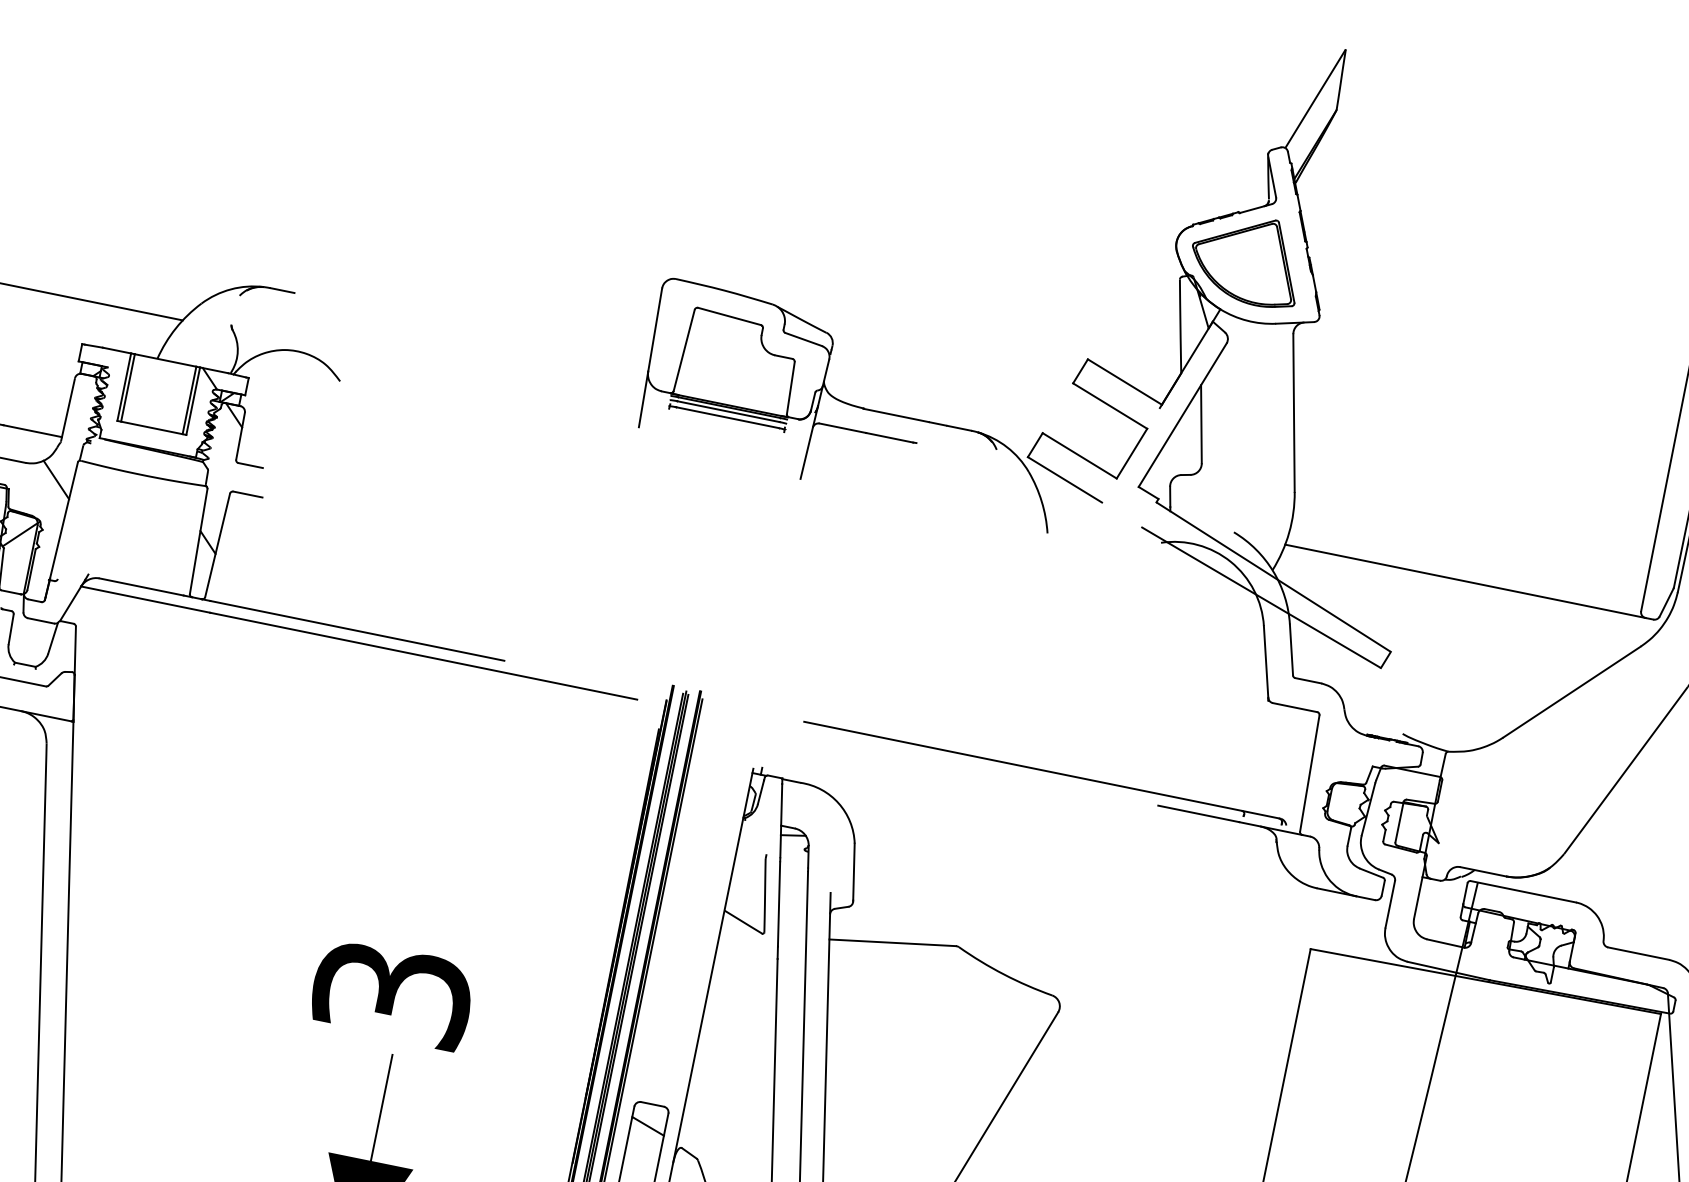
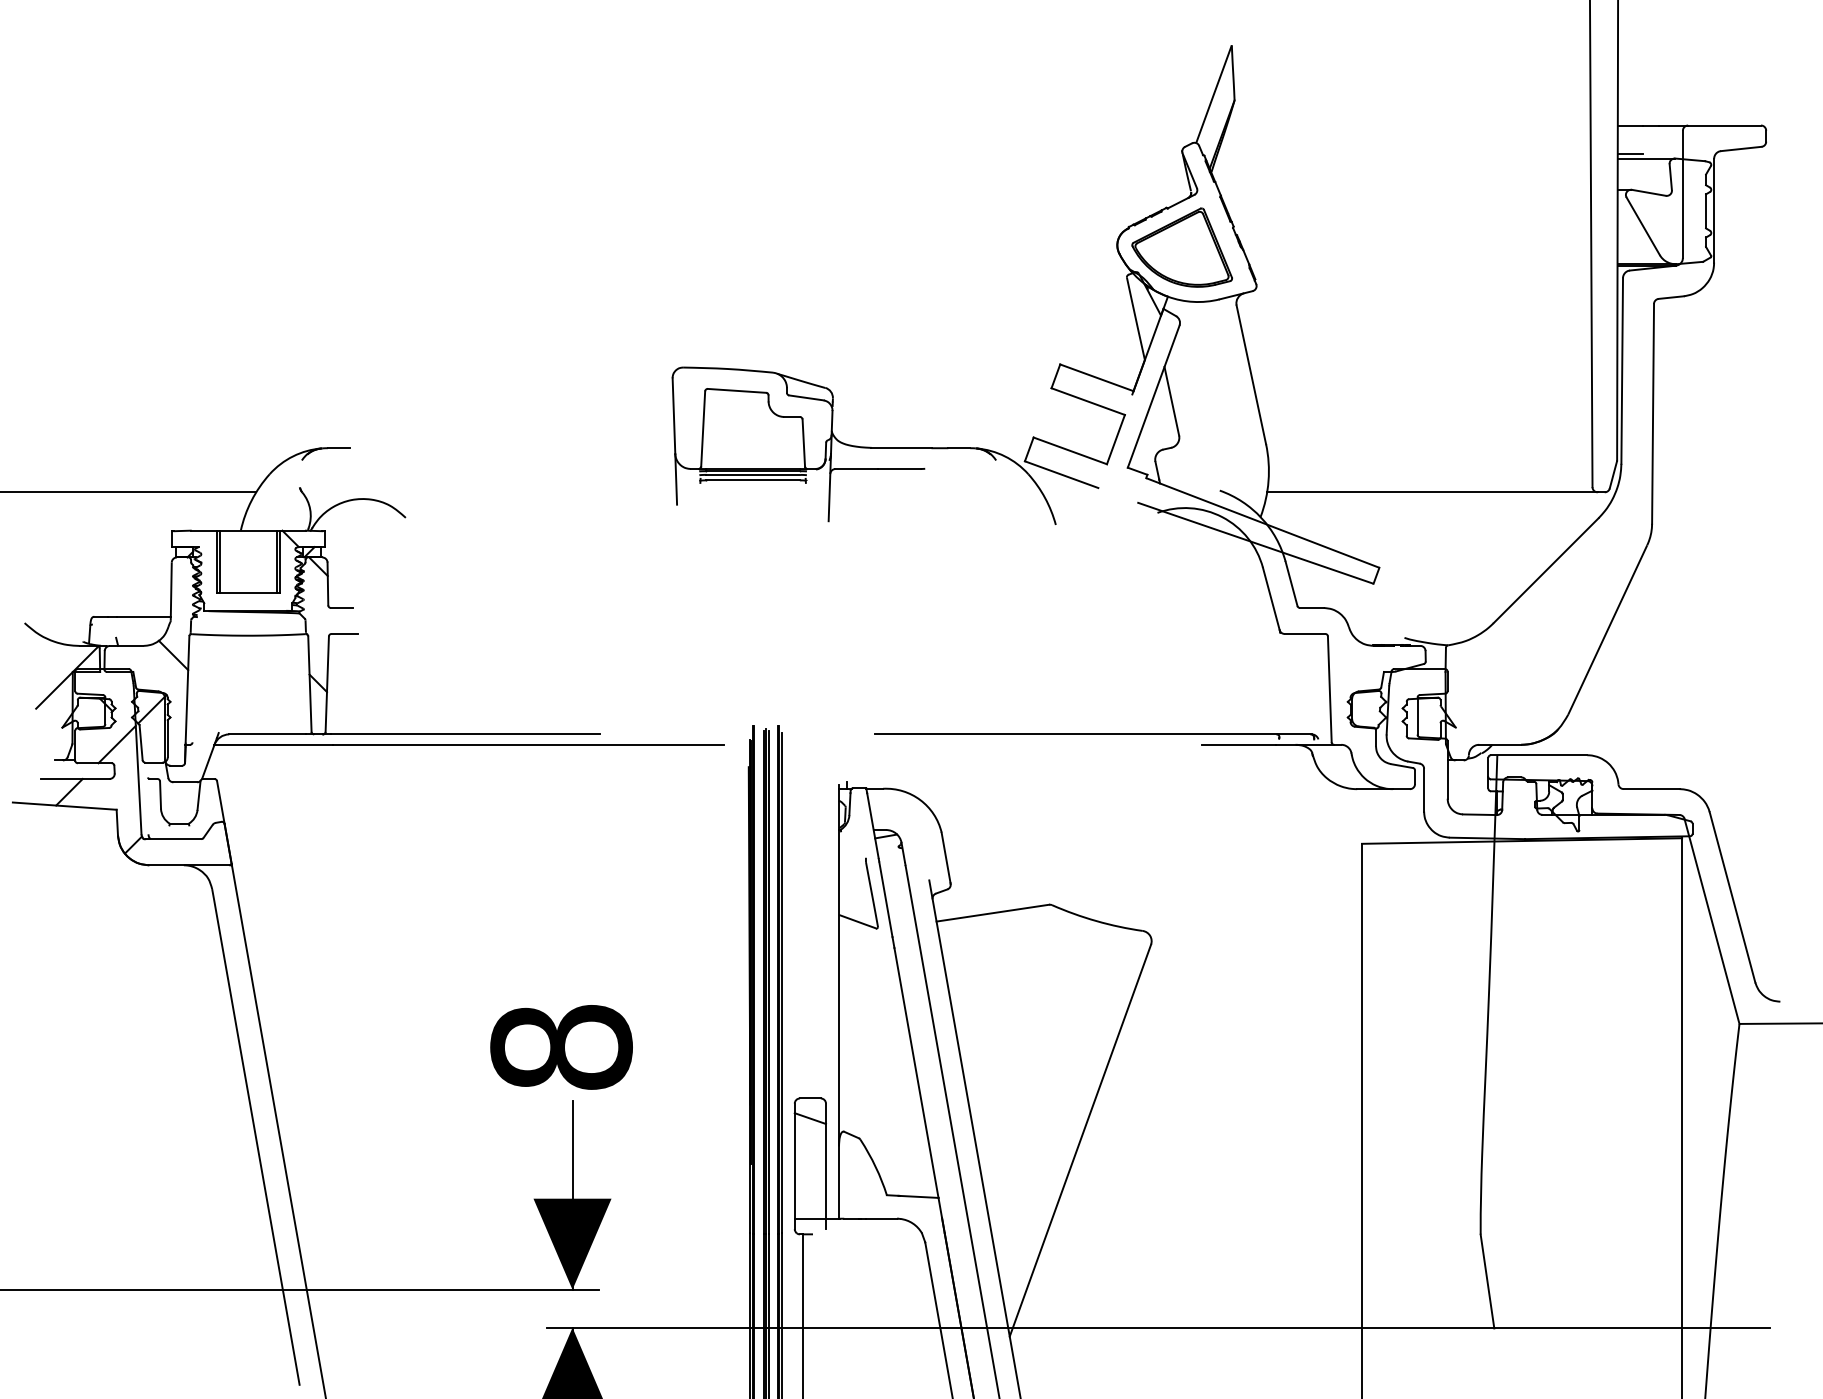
text: (392, 993) -> (561, 1047), 3 -> 8

